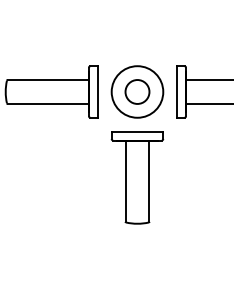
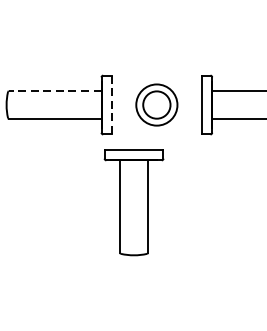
line: (48, 80) -> (55, 91), solid -> dashed
line: (97, 91) -> (111, 104), solid -> dashed
circle: (137, 91) -> (156, 104), size x0.7
part: (137, 177) -> (134, 202), moved

